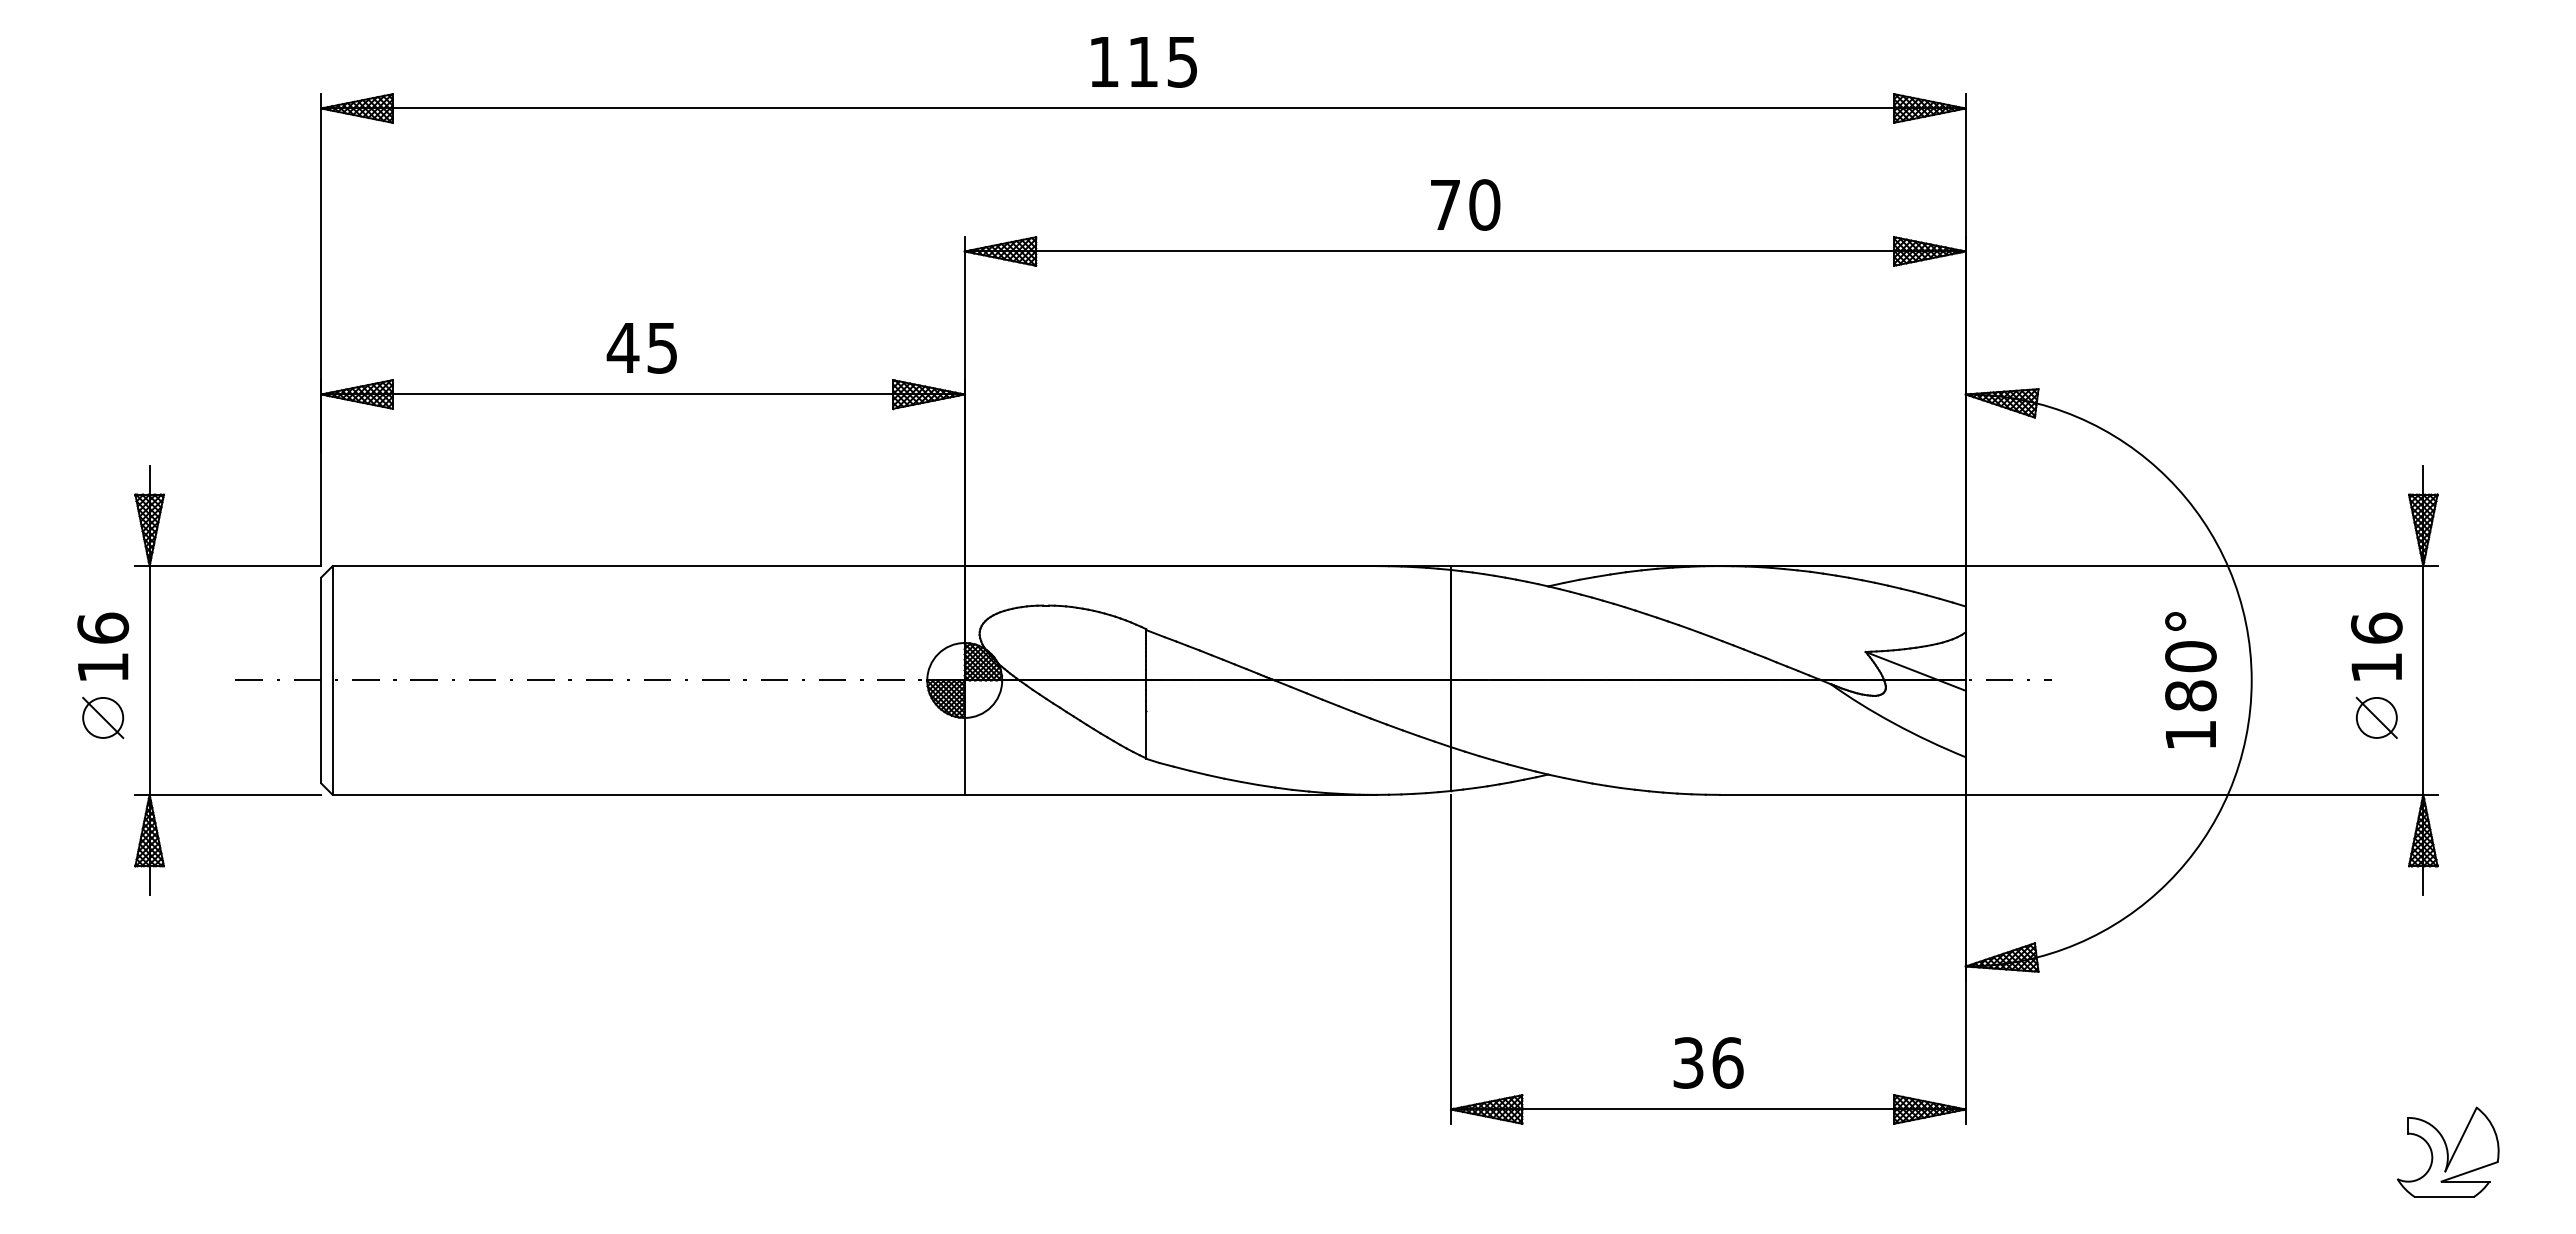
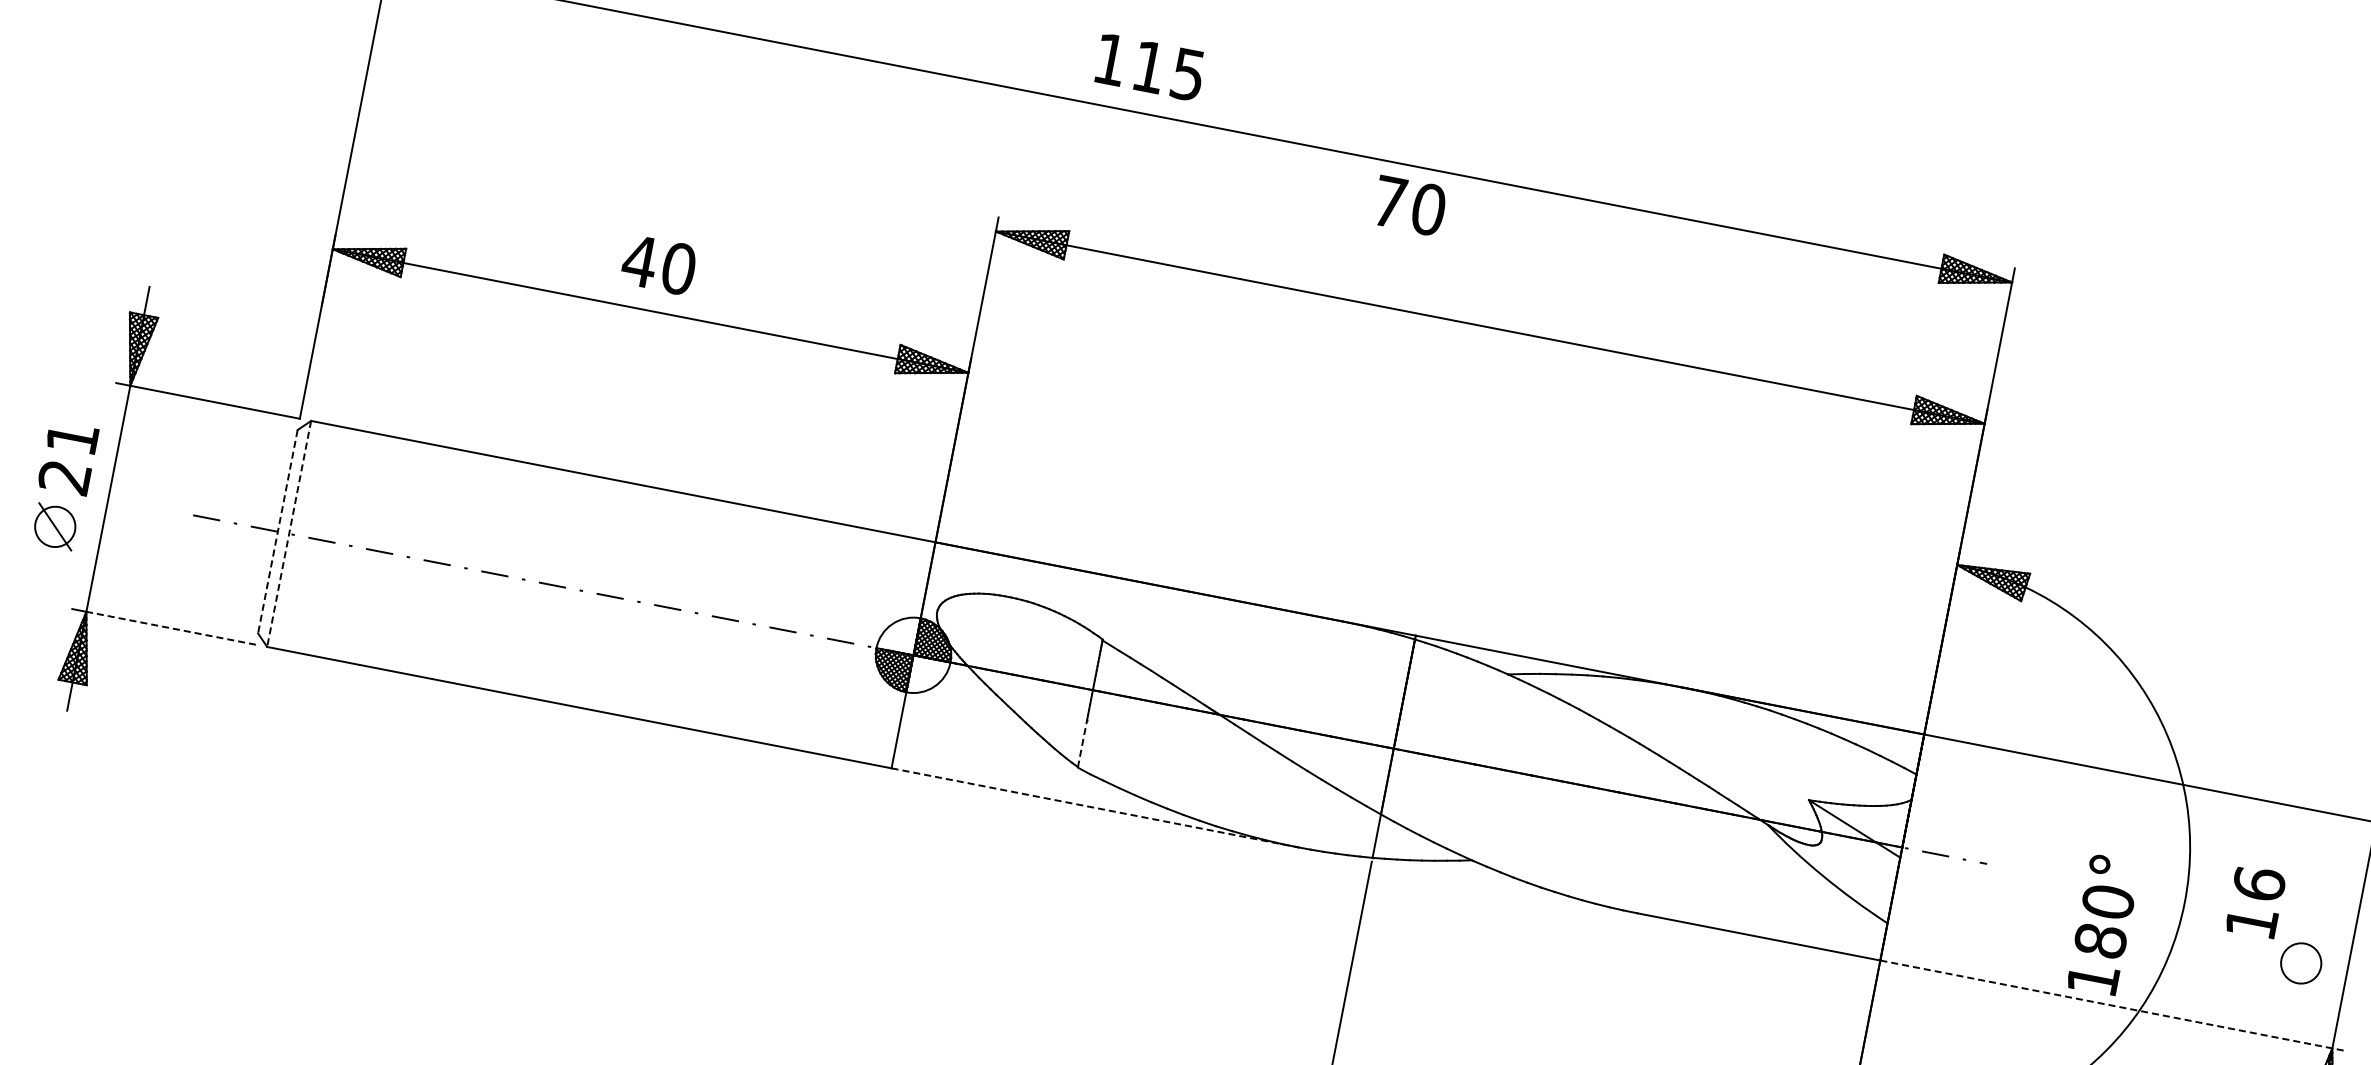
text: (1143, 62) -> (1149, 67), moved
text: (1465, 204) -> (1409, 205), moved
text: (662, 347) -> (678, 268), 45 -> 40
text: (2376, 646) -> (2255, 901), moved
text: (103, 647) -> (69, 457), 16 -> 21
text: (2190, 679) -> (2103, 924), moved
line: (321, 680) -> (278, 531), solid -> dashed
line: (332, 680) -> (288, 533), solid -> dashed
line: (2376, 717) -> (2300, 962), removed
line: (1146, 734) -> (1082, 743), solid -> dashed
line: (235, 794) -> (171, 627), solid -> dashed
line: (1170, 794) -> (1094, 807), solid -> dashed
line: (2201, 794) -> (2113, 1005), solid -> dashed

